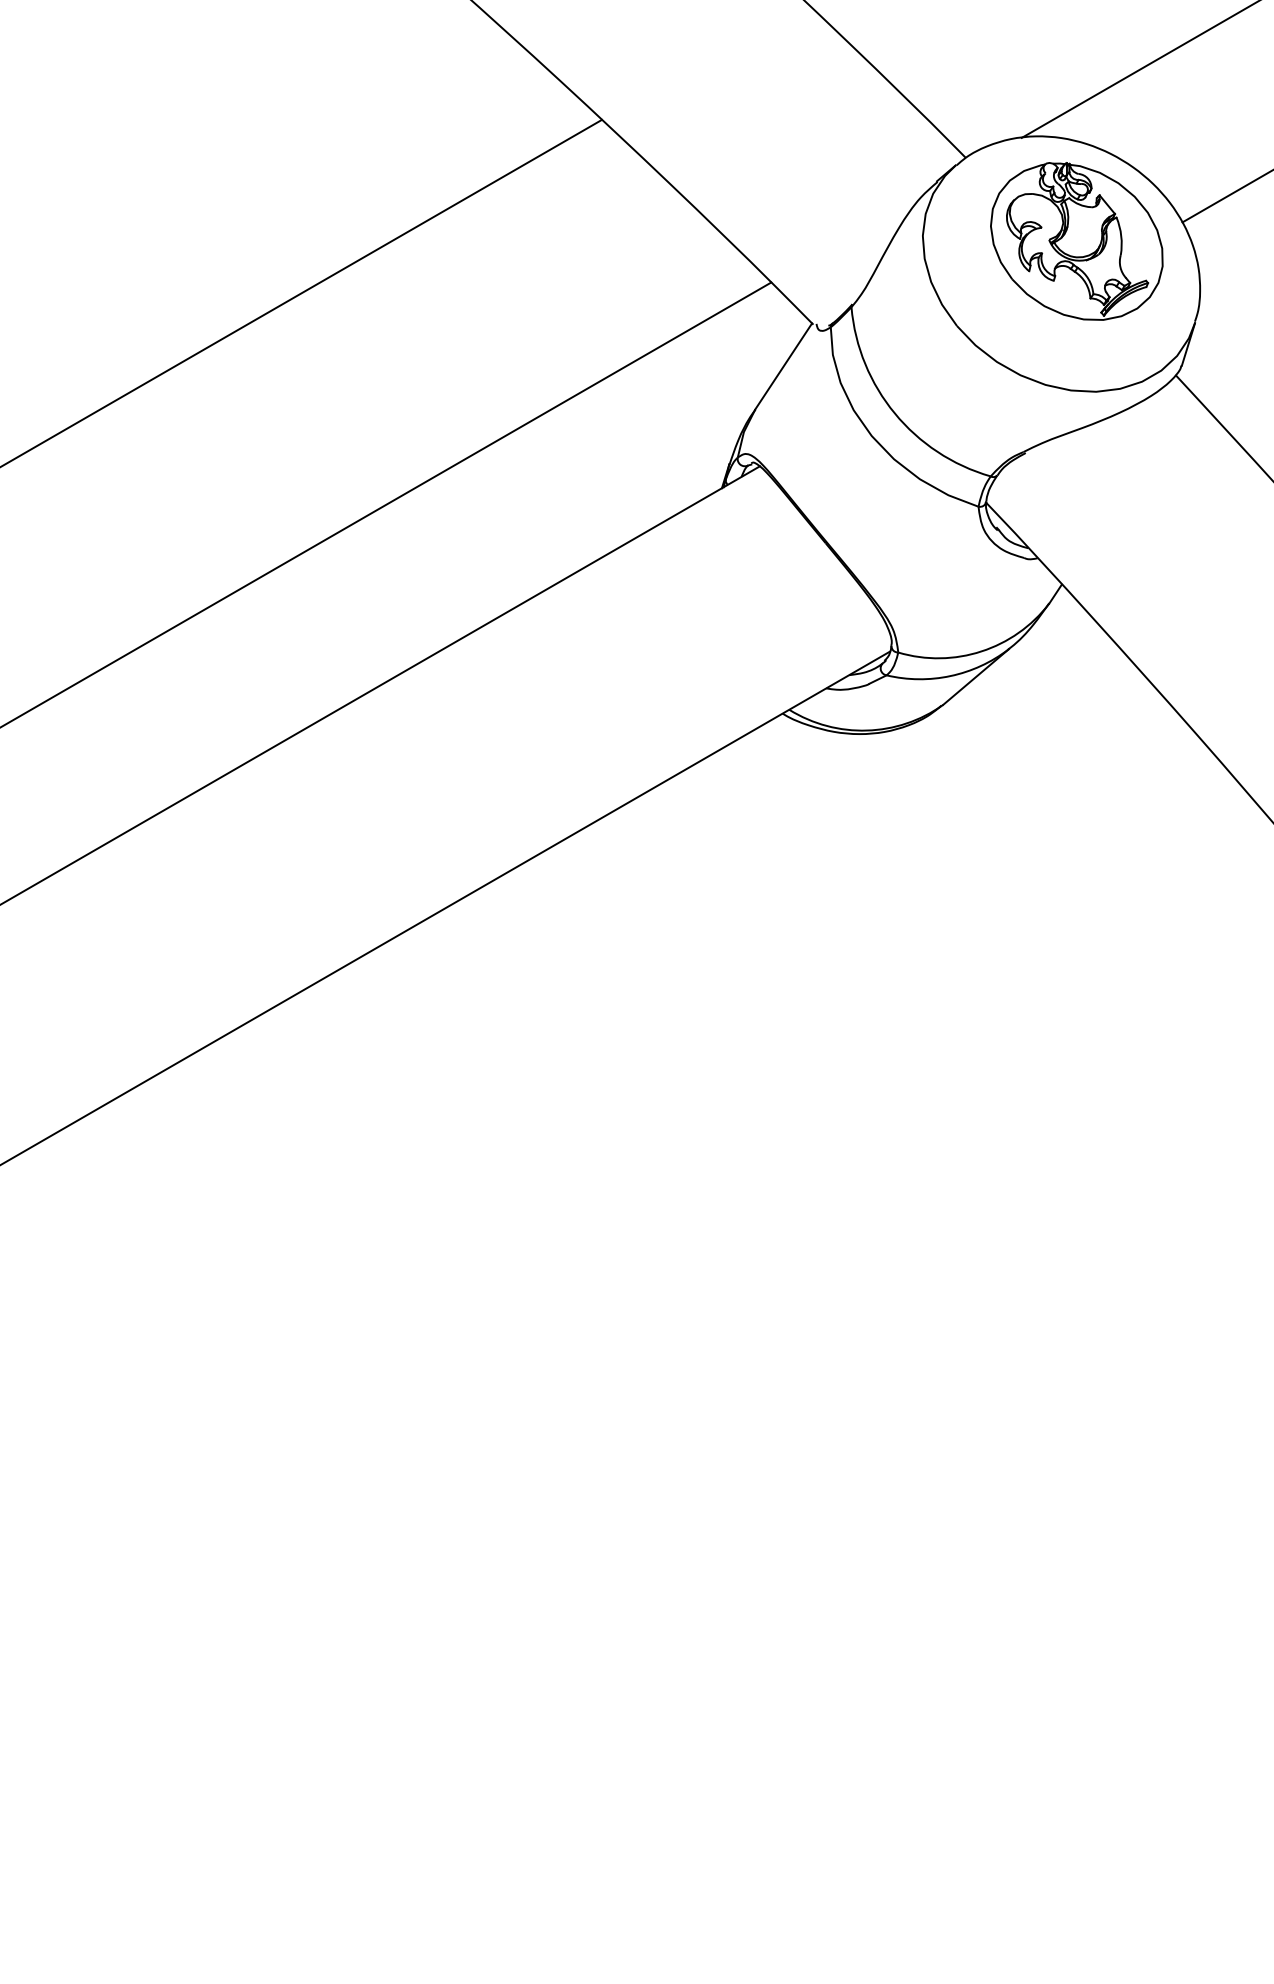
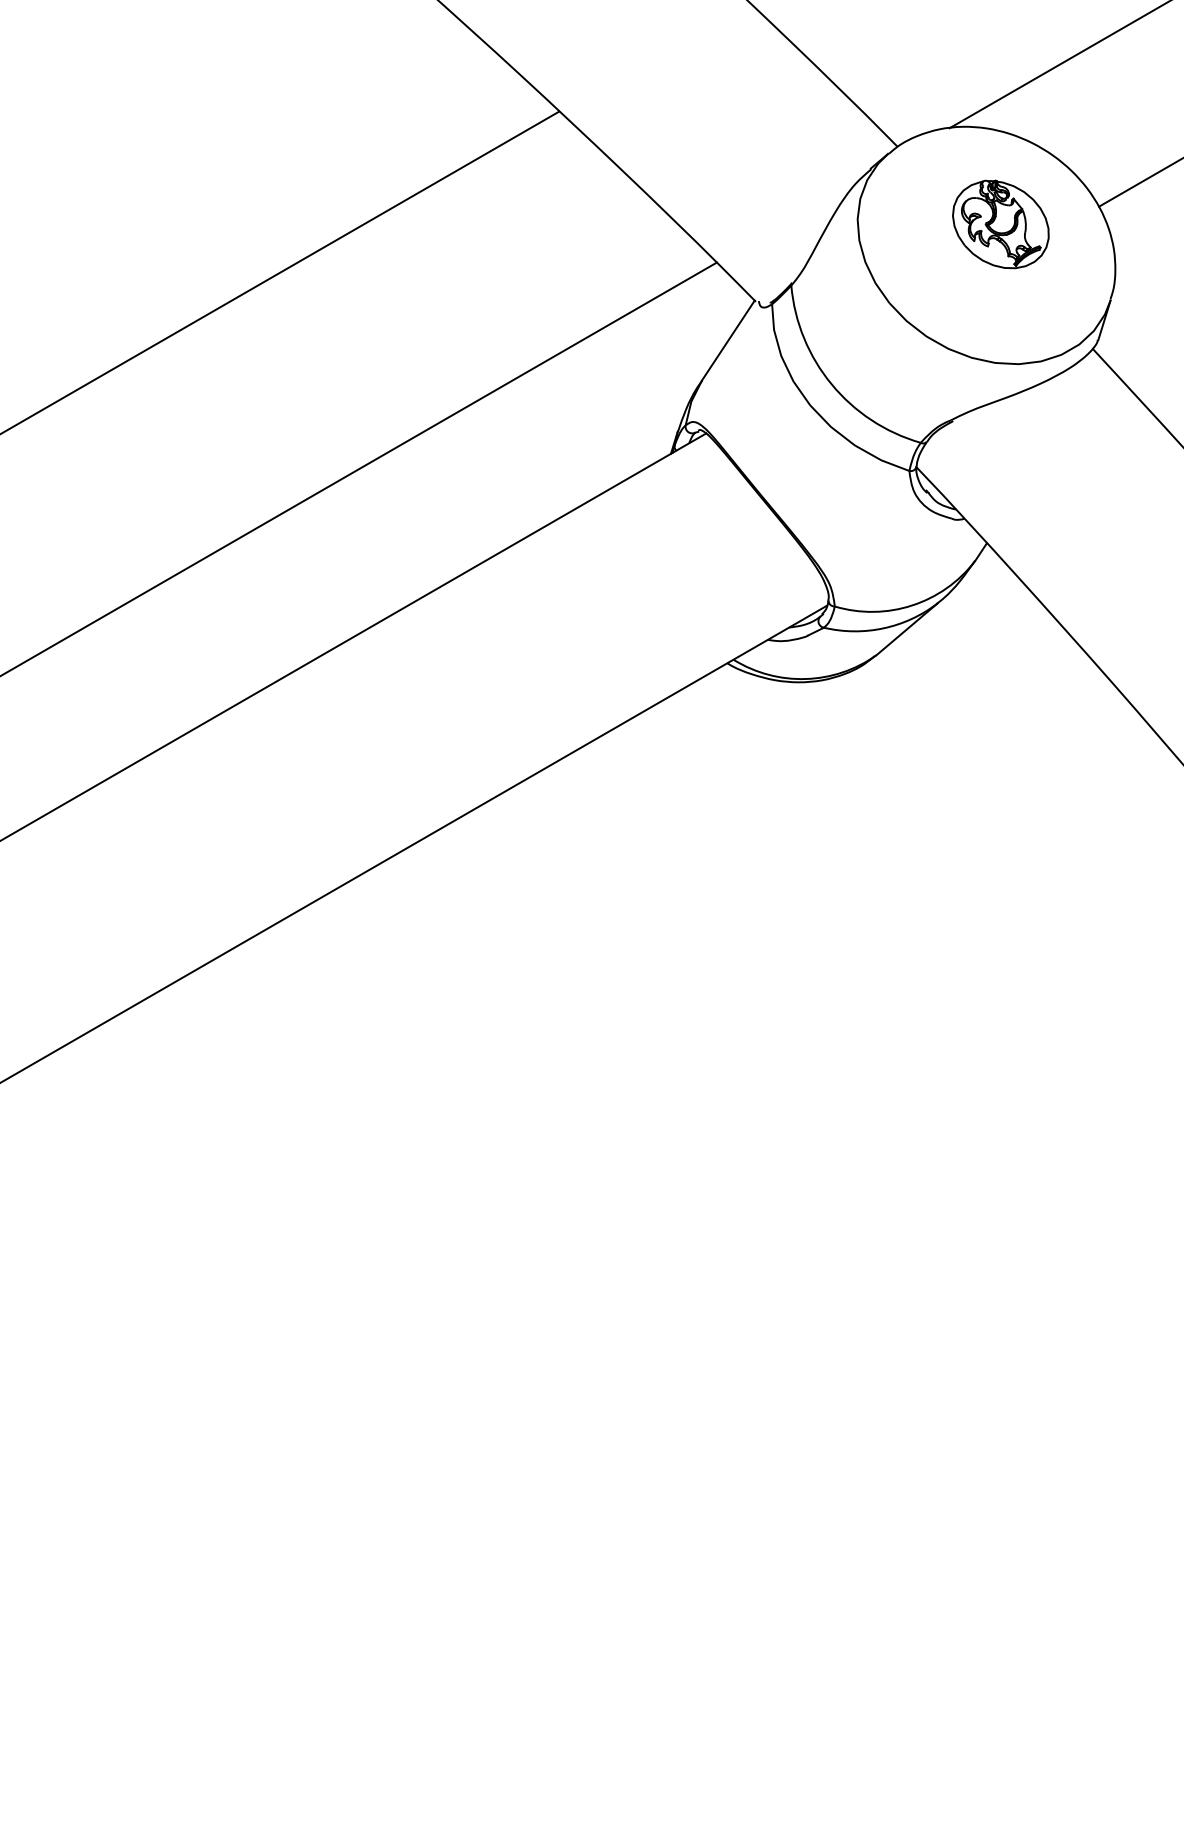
part: (1076, 241) -> (1000, 224), size x0.6

